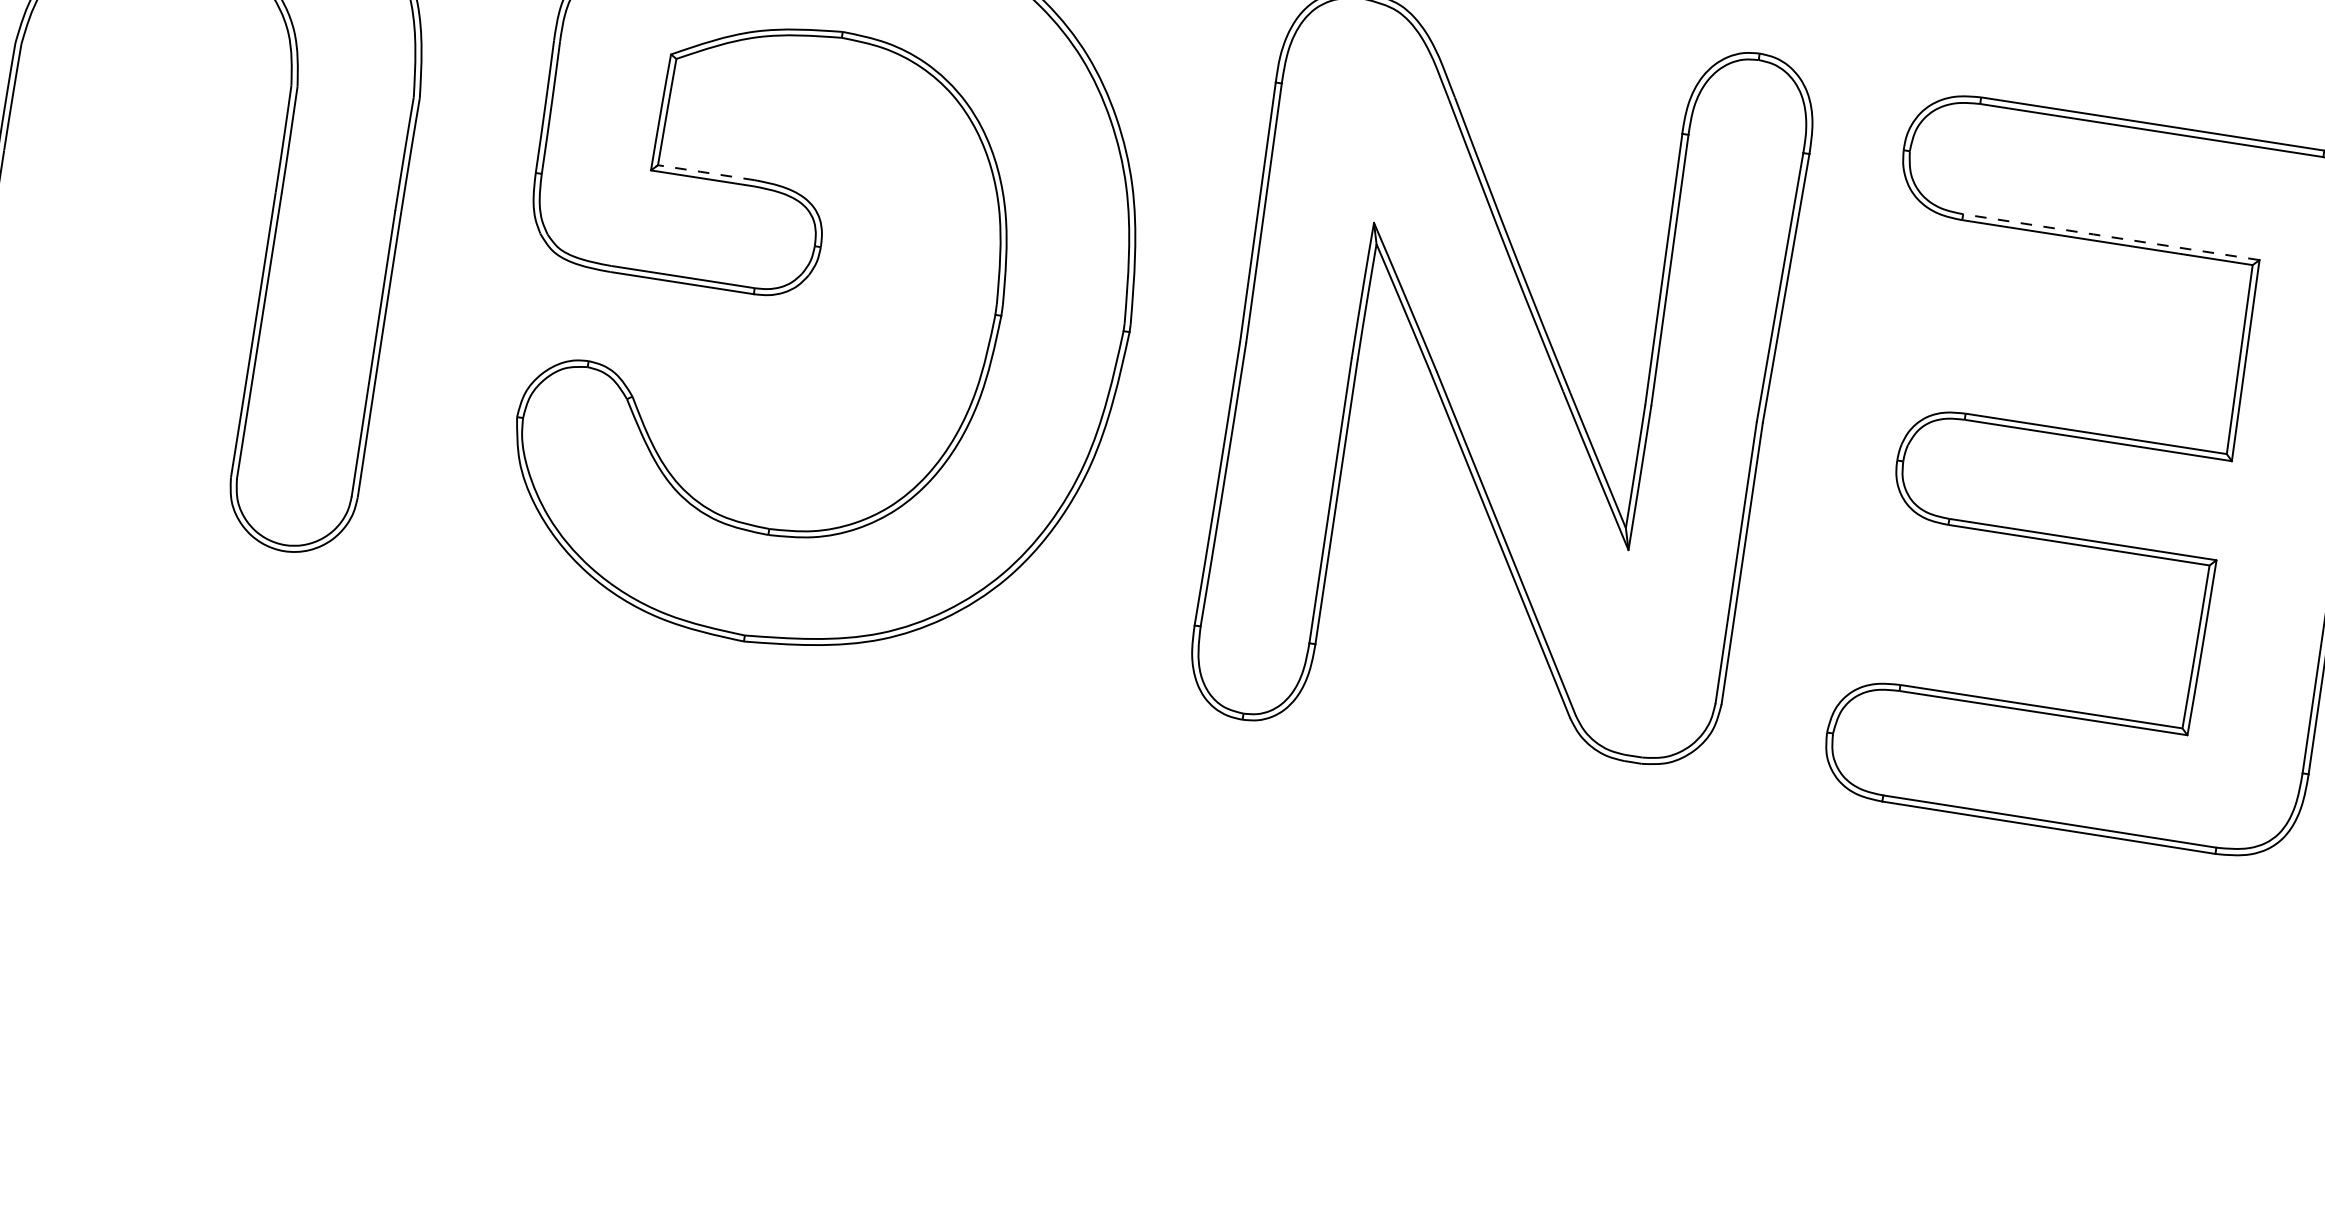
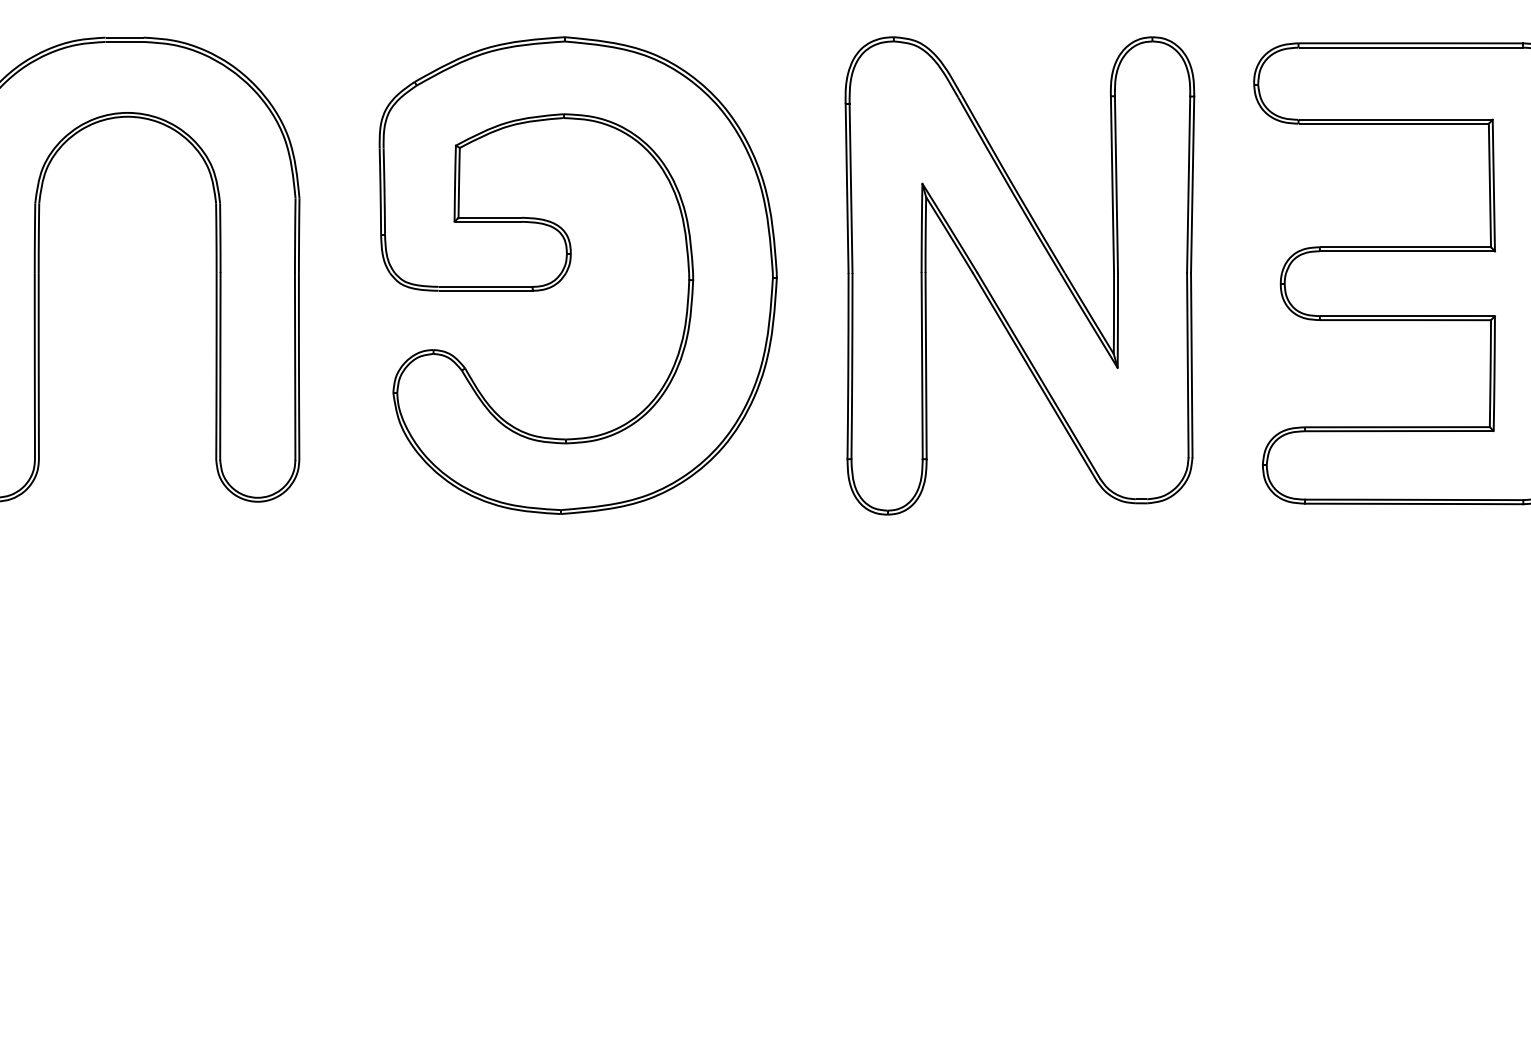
line: (705, 172) -> (489, 217), dashed -> solid
line: (2109, 236) -> (1394, 119), dashed -> solid

